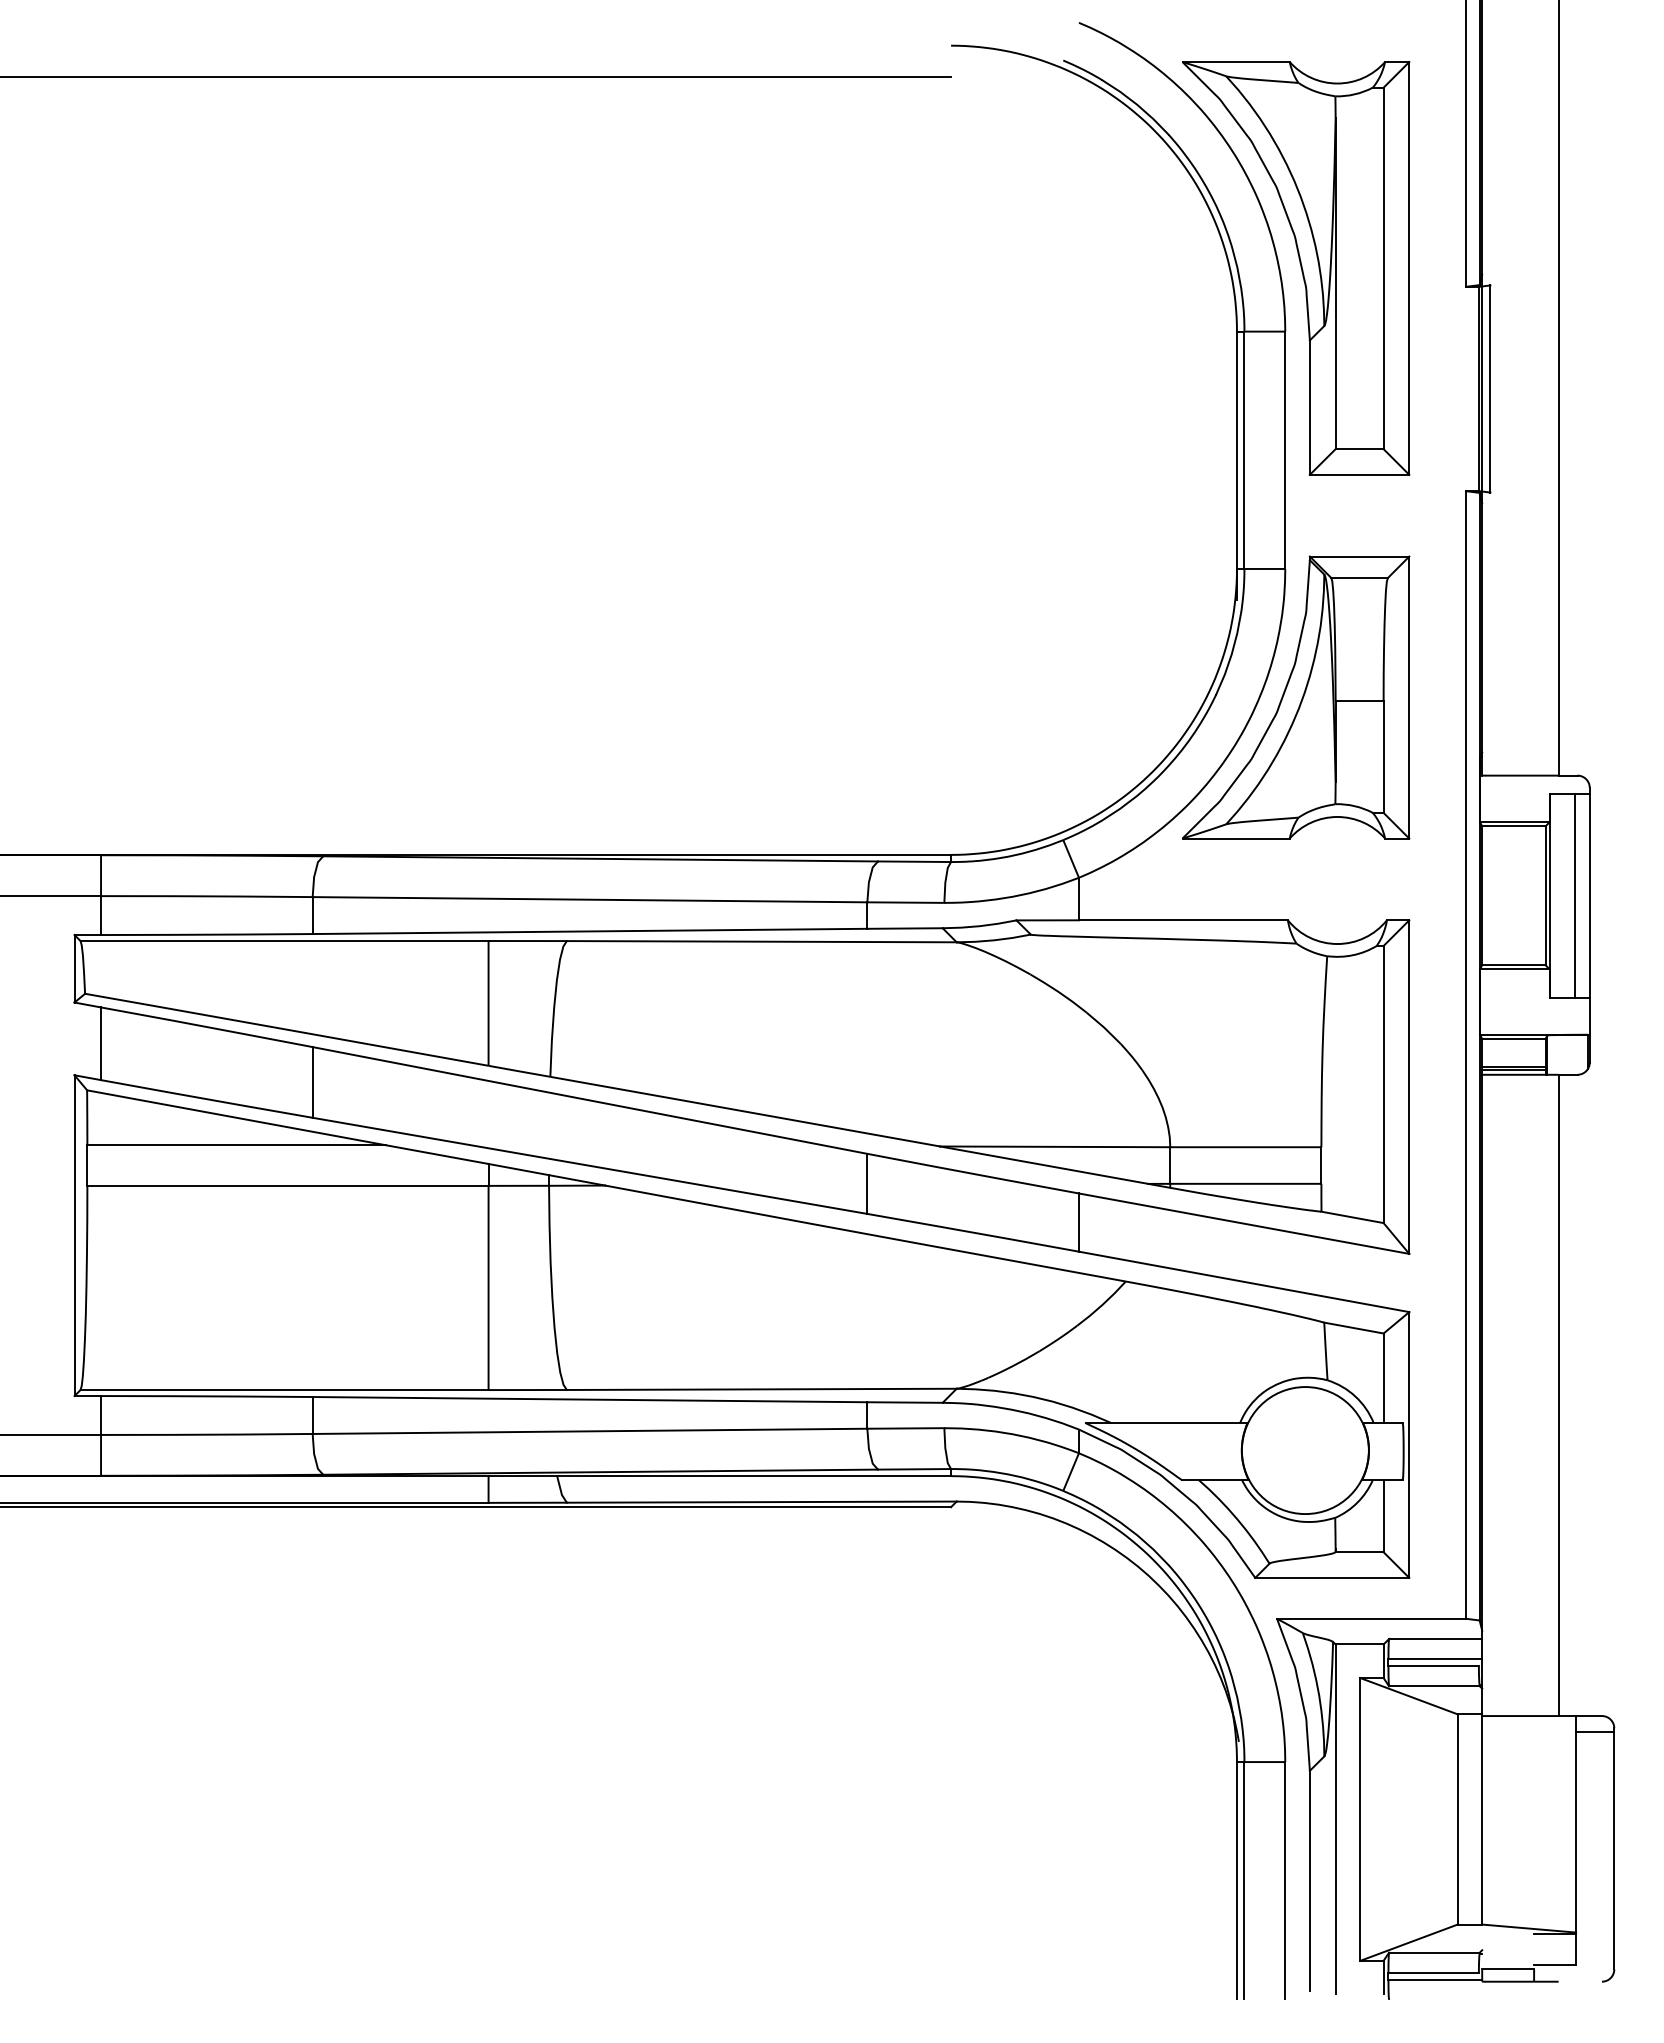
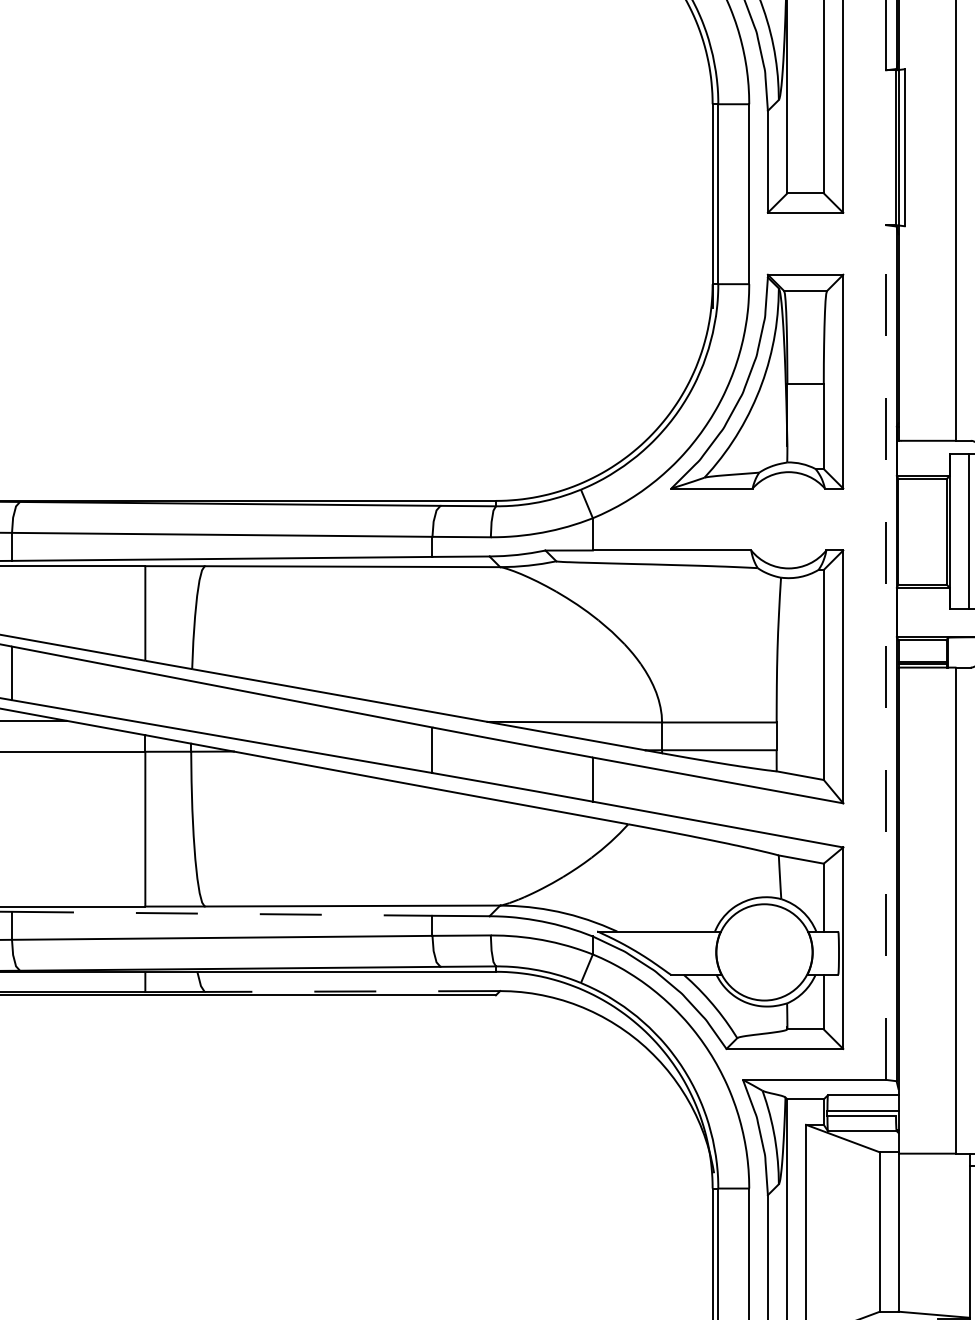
line: (1466, 1054) -> (886, 652), solid -> dashed
line: (590, 1399) -> (222, 913), solid -> dashed
line: (761, 1502) -> (352, 991), solid -> dashed

